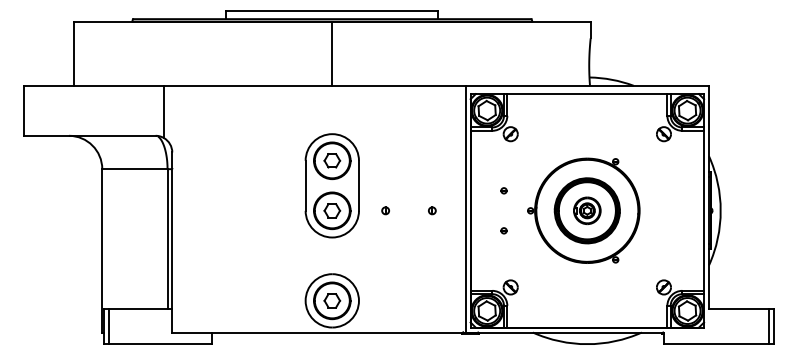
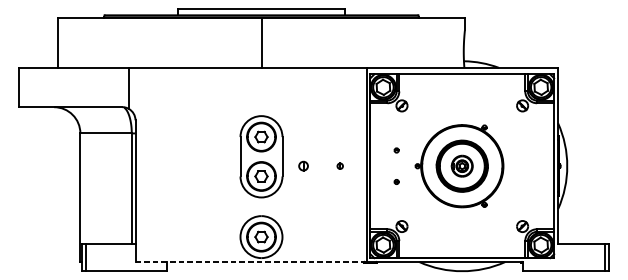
part: (331, 185) -> (260, 156), moved
part: (385, 210) -> (303, 165), size x1.6
line: (318, 332) -> (250, 262), solid -> dashed

